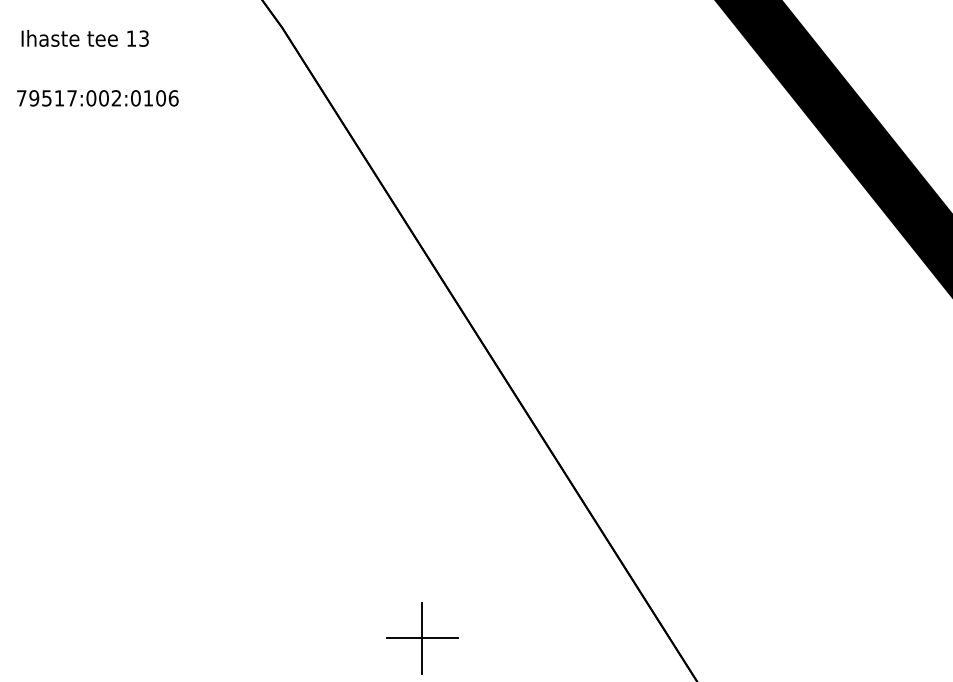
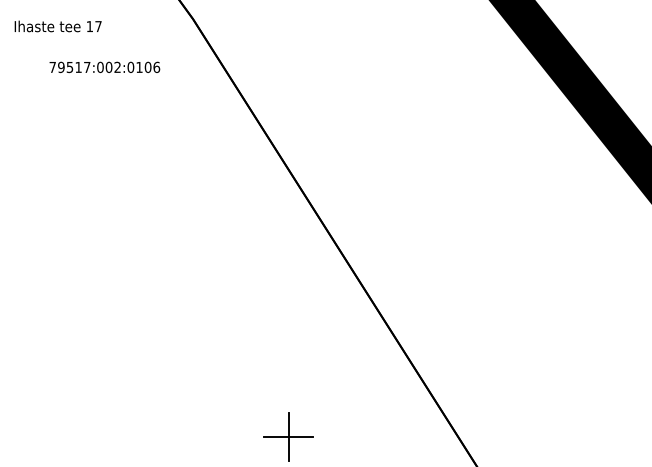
text: (144, 38) -> (98, 26), 13 -> 17
text: (97, 96) -> (104, 66), moved

